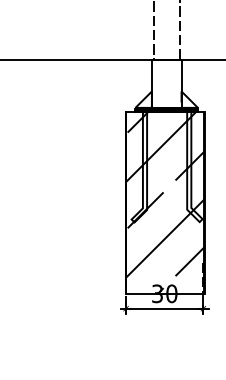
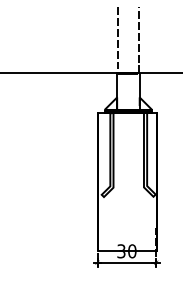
hatch: (165, 201) -> (127, 181), removed

